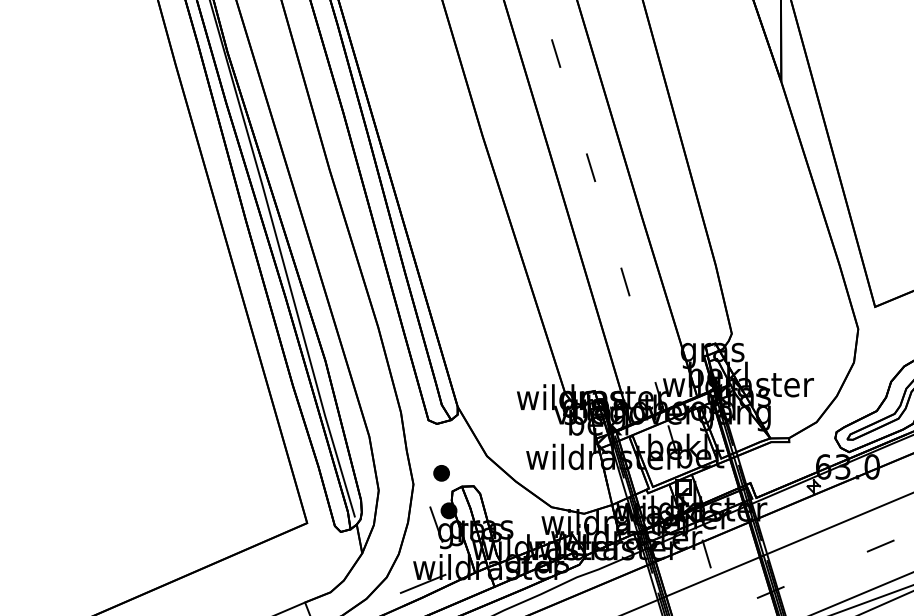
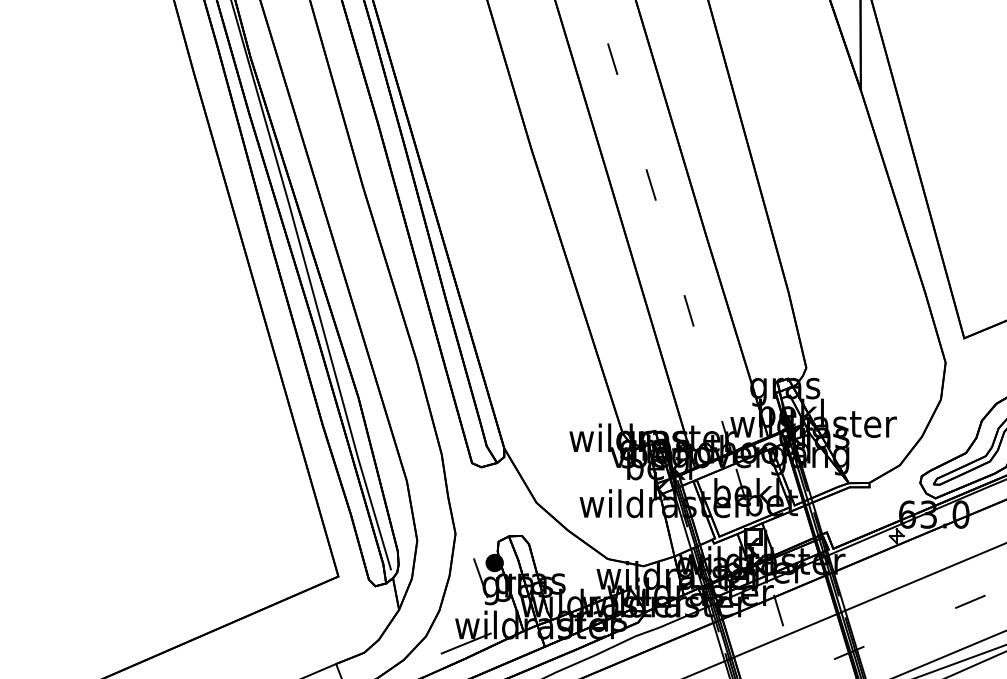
part: (441, 473) -> (486, 521), removed

